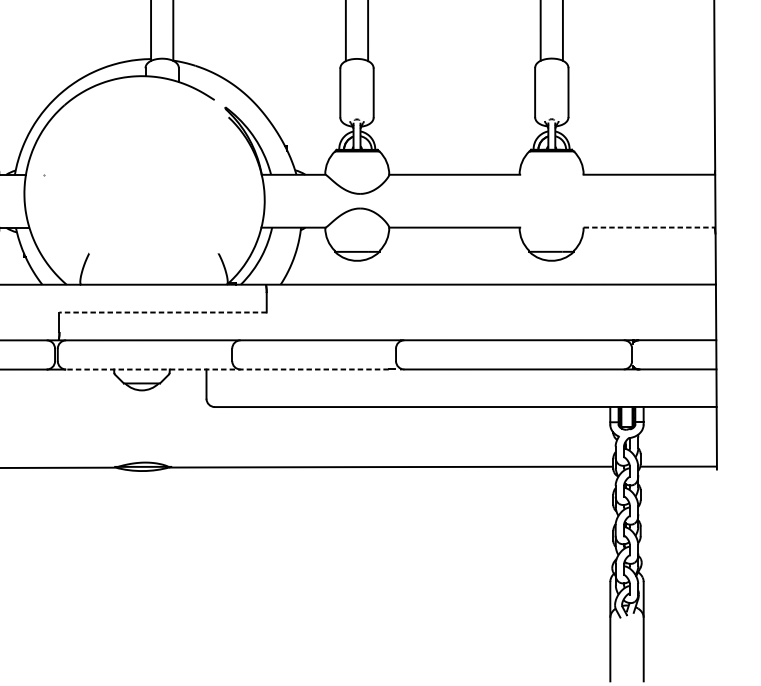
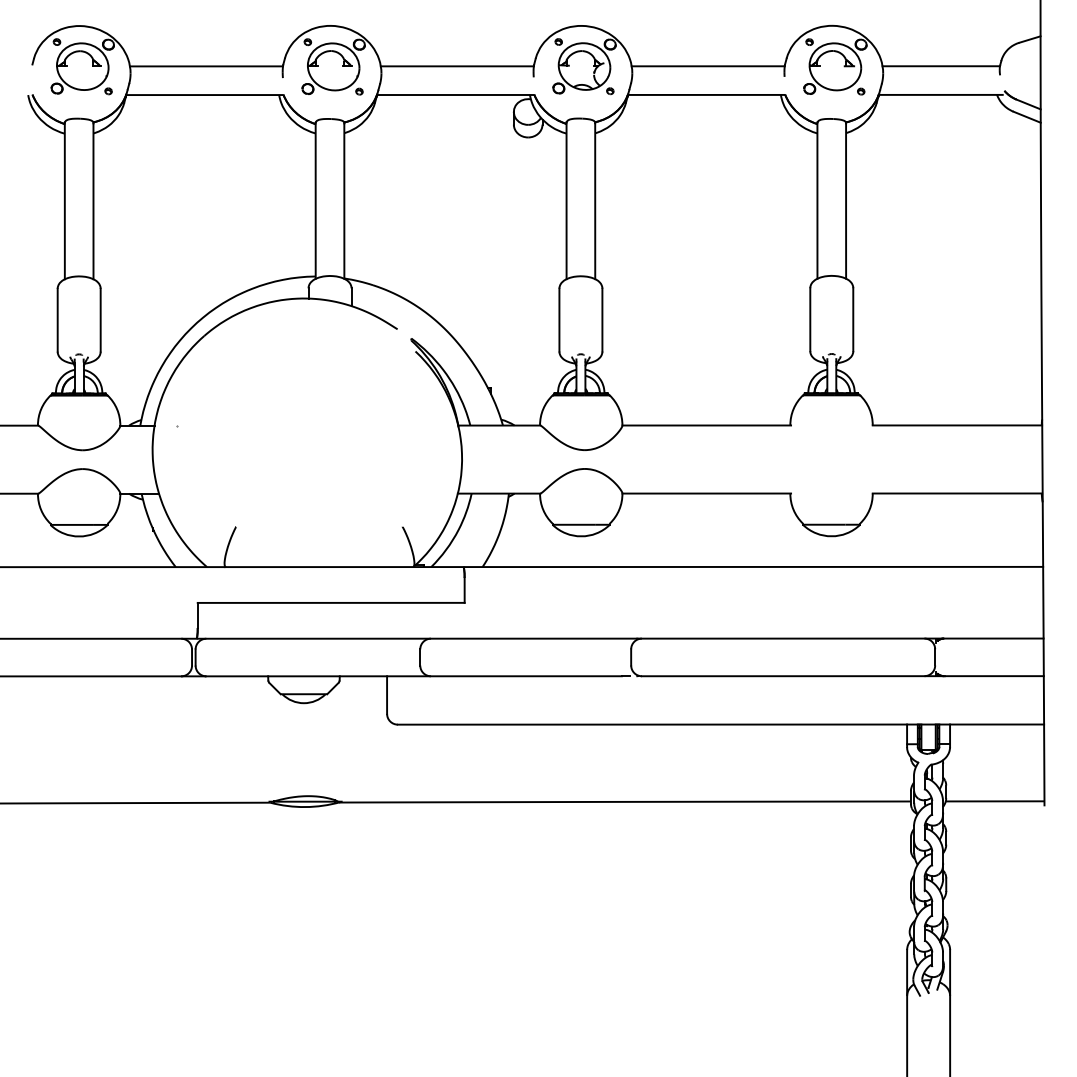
line: (649, 227) -> (957, 493), dashed -> solid
line: (162, 312) -> (330, 602), dashed -> solid
line: (227, 369) -> (414, 676), dashed -> solid

